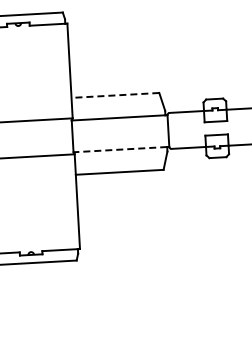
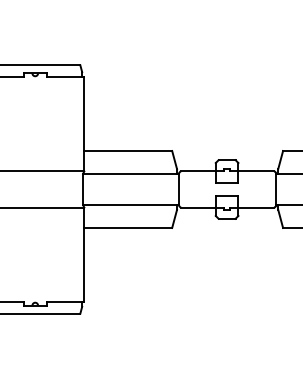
line: (115, 94) -> (128, 150), dashed -> solid
line: (120, 149) -> (130, 205), dashed -> solid

